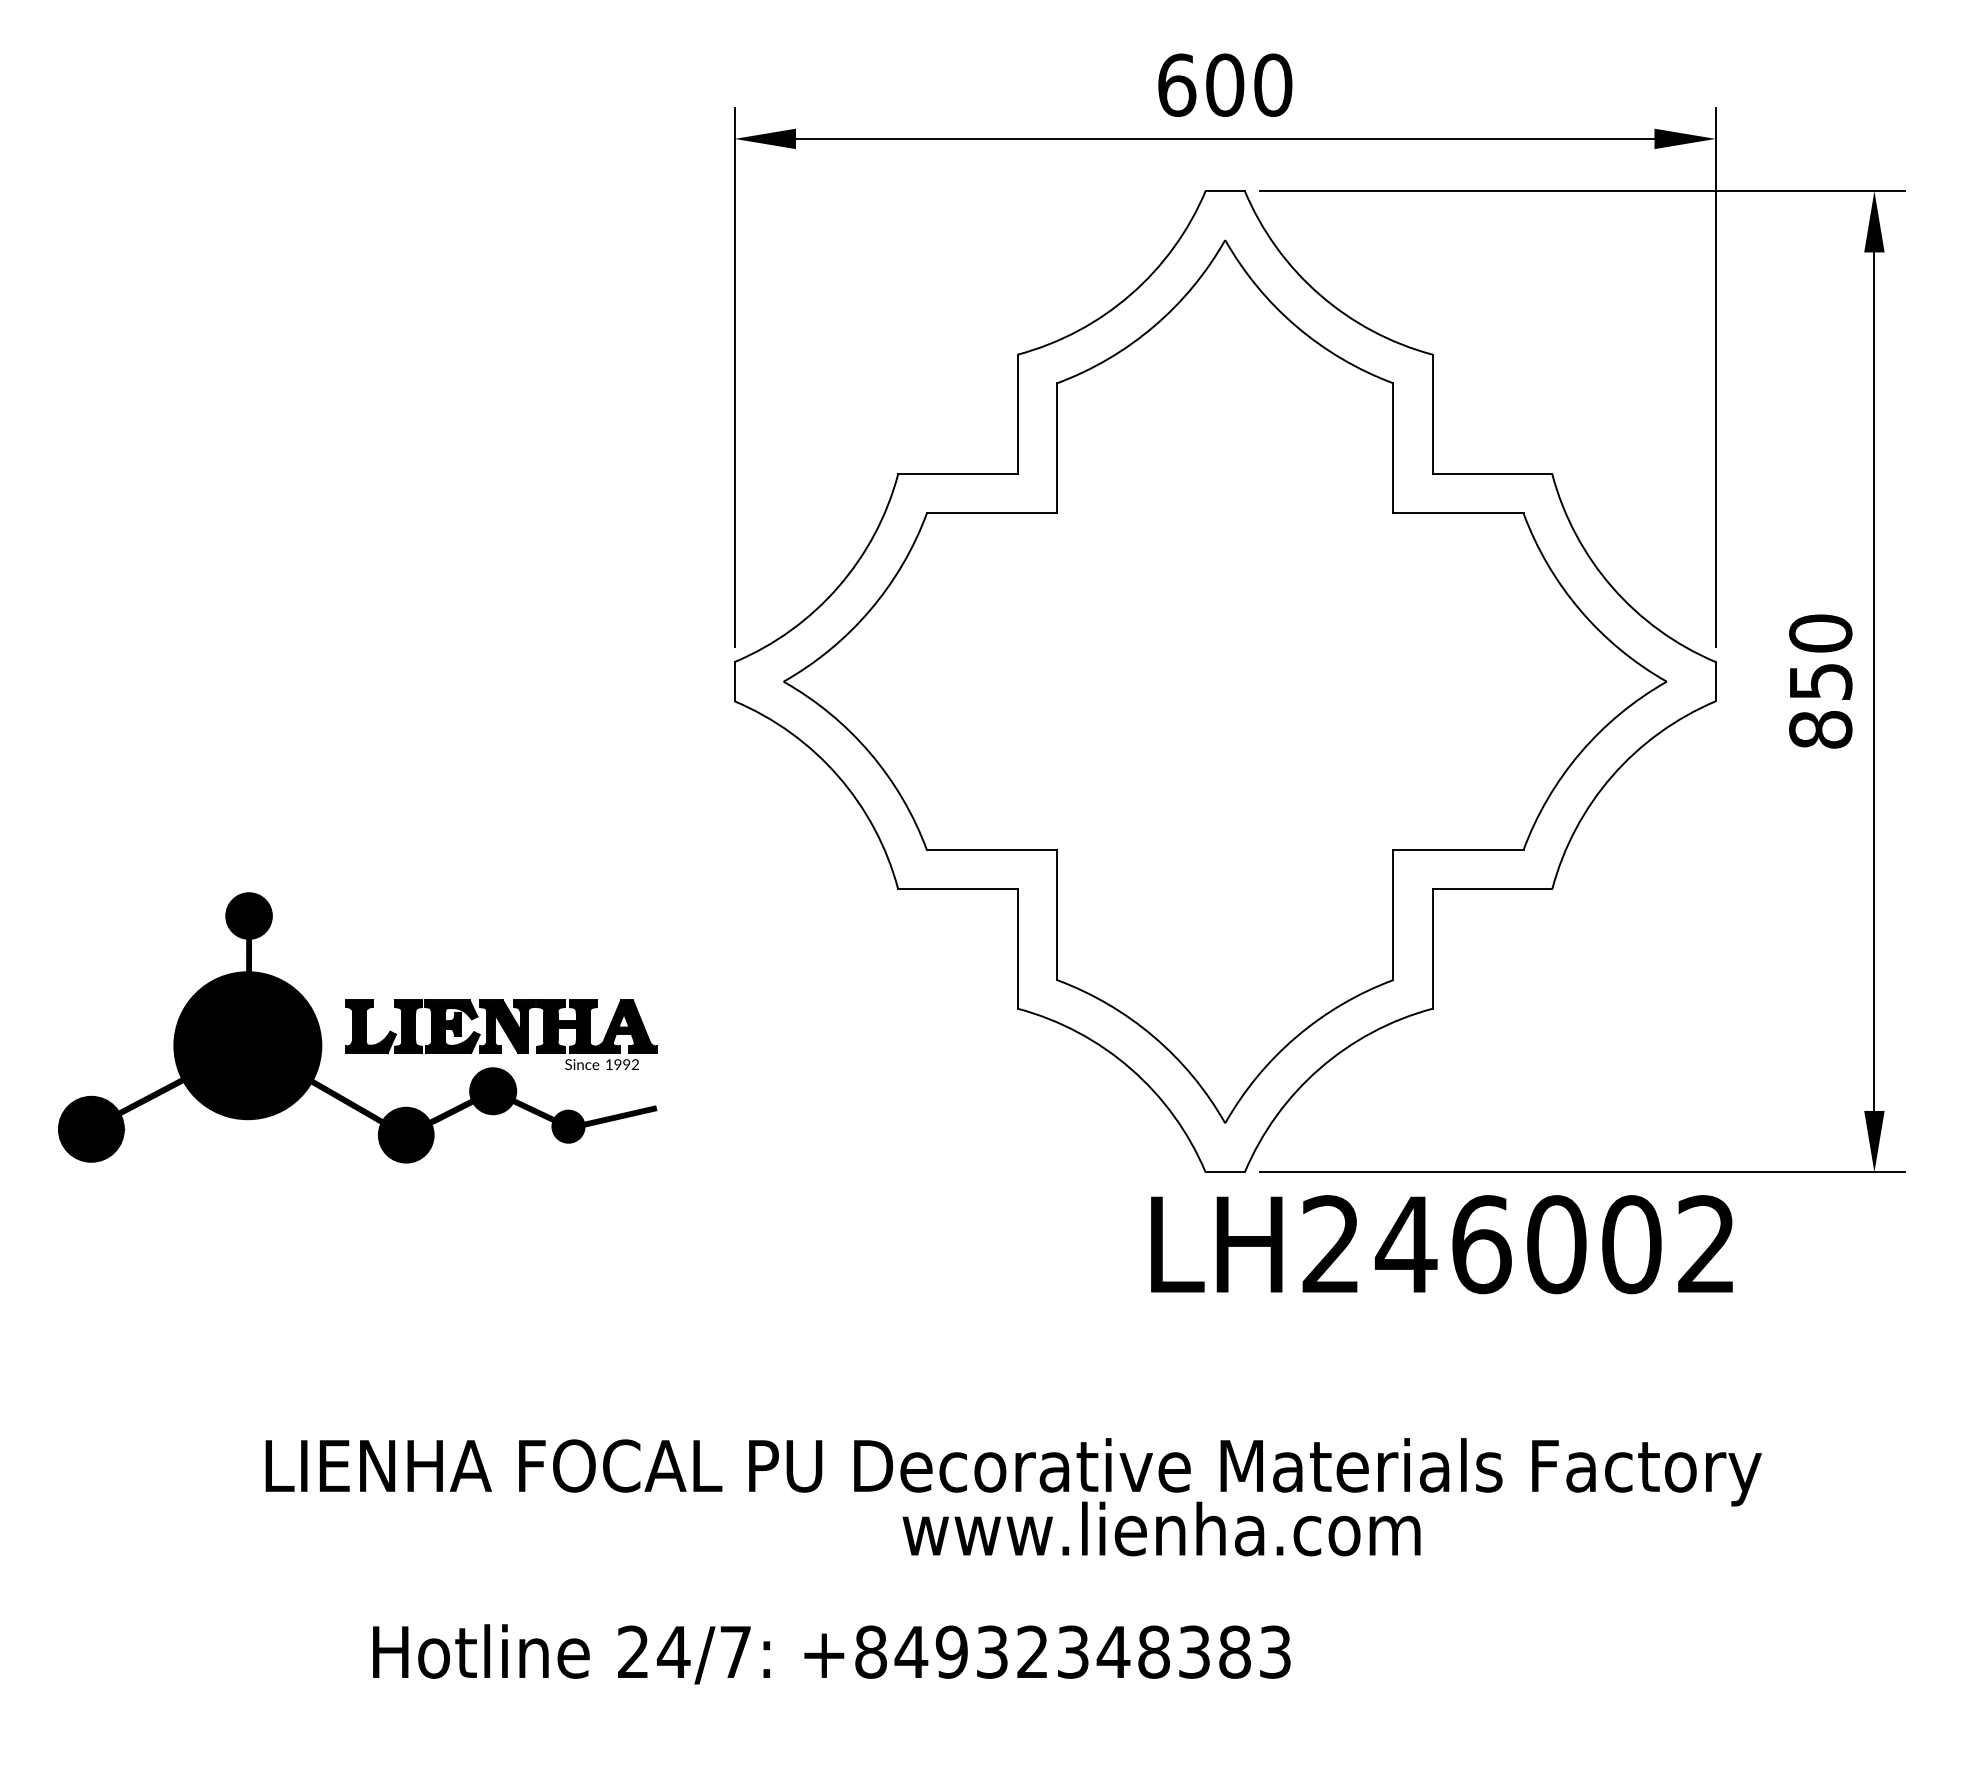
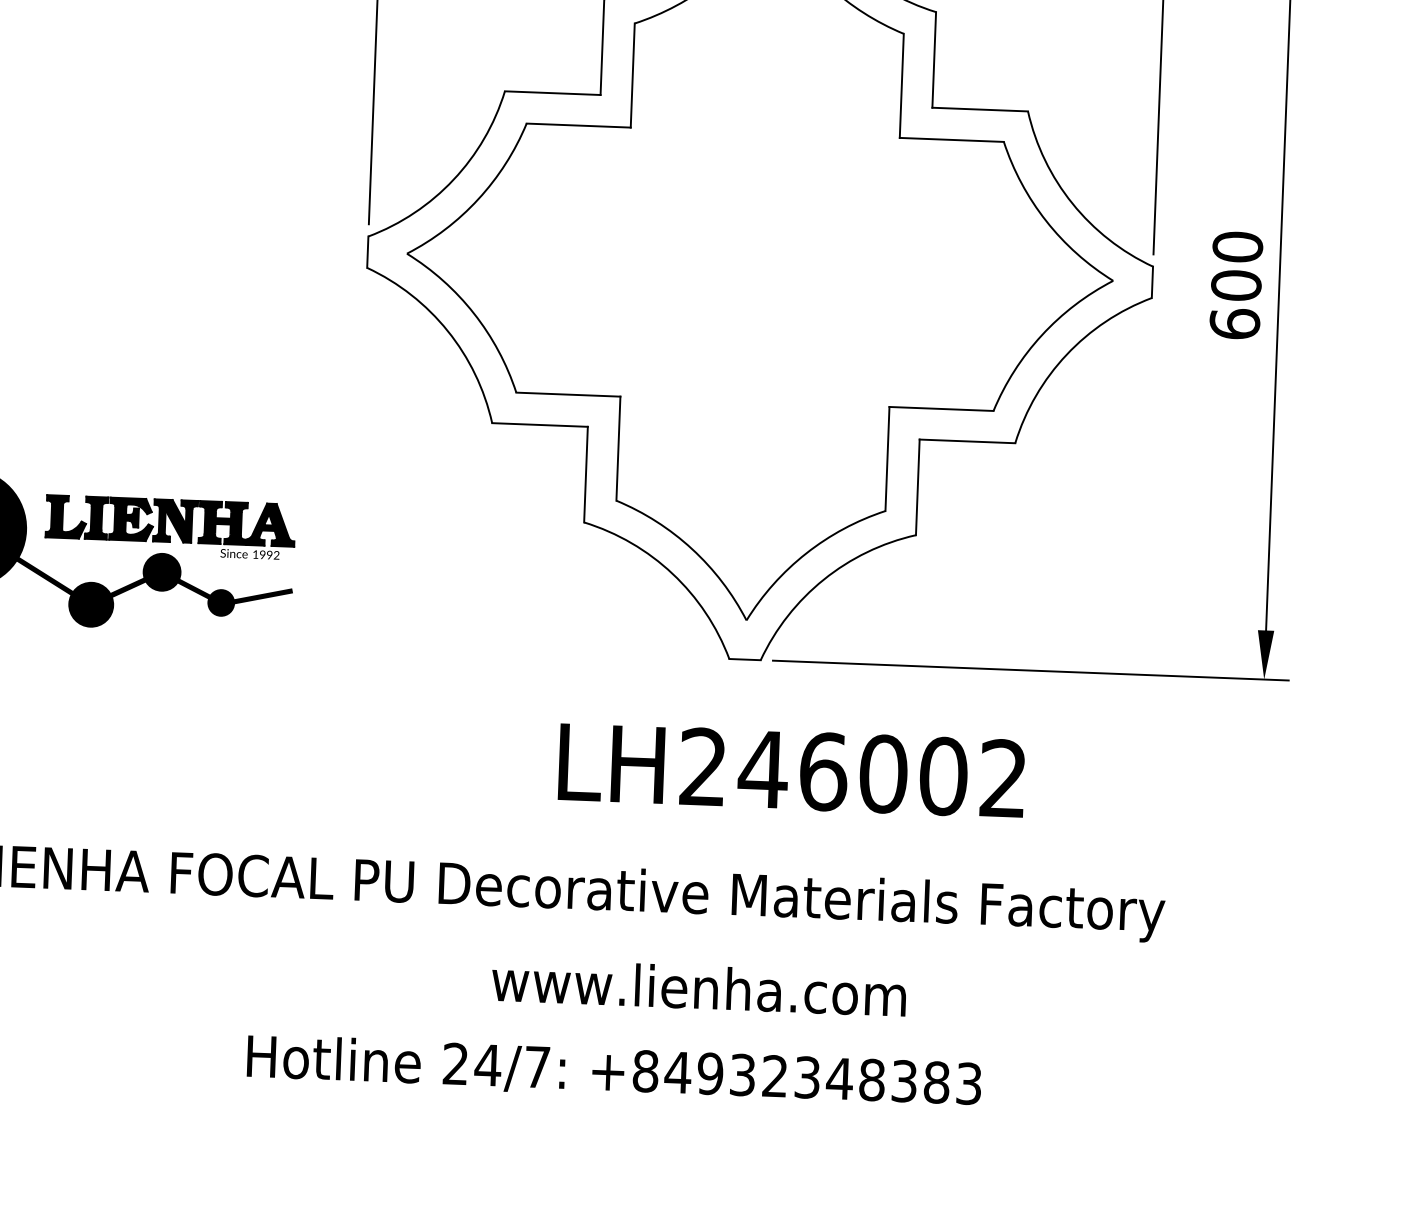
text: (1820, 705) -> (1235, 304), 850 -> 600
text: (1441, 1244) -> (791, 770), moved
text: (1161, 1528) -> (699, 987), moved
text: (831, 1654) -> (614, 1072), moved

